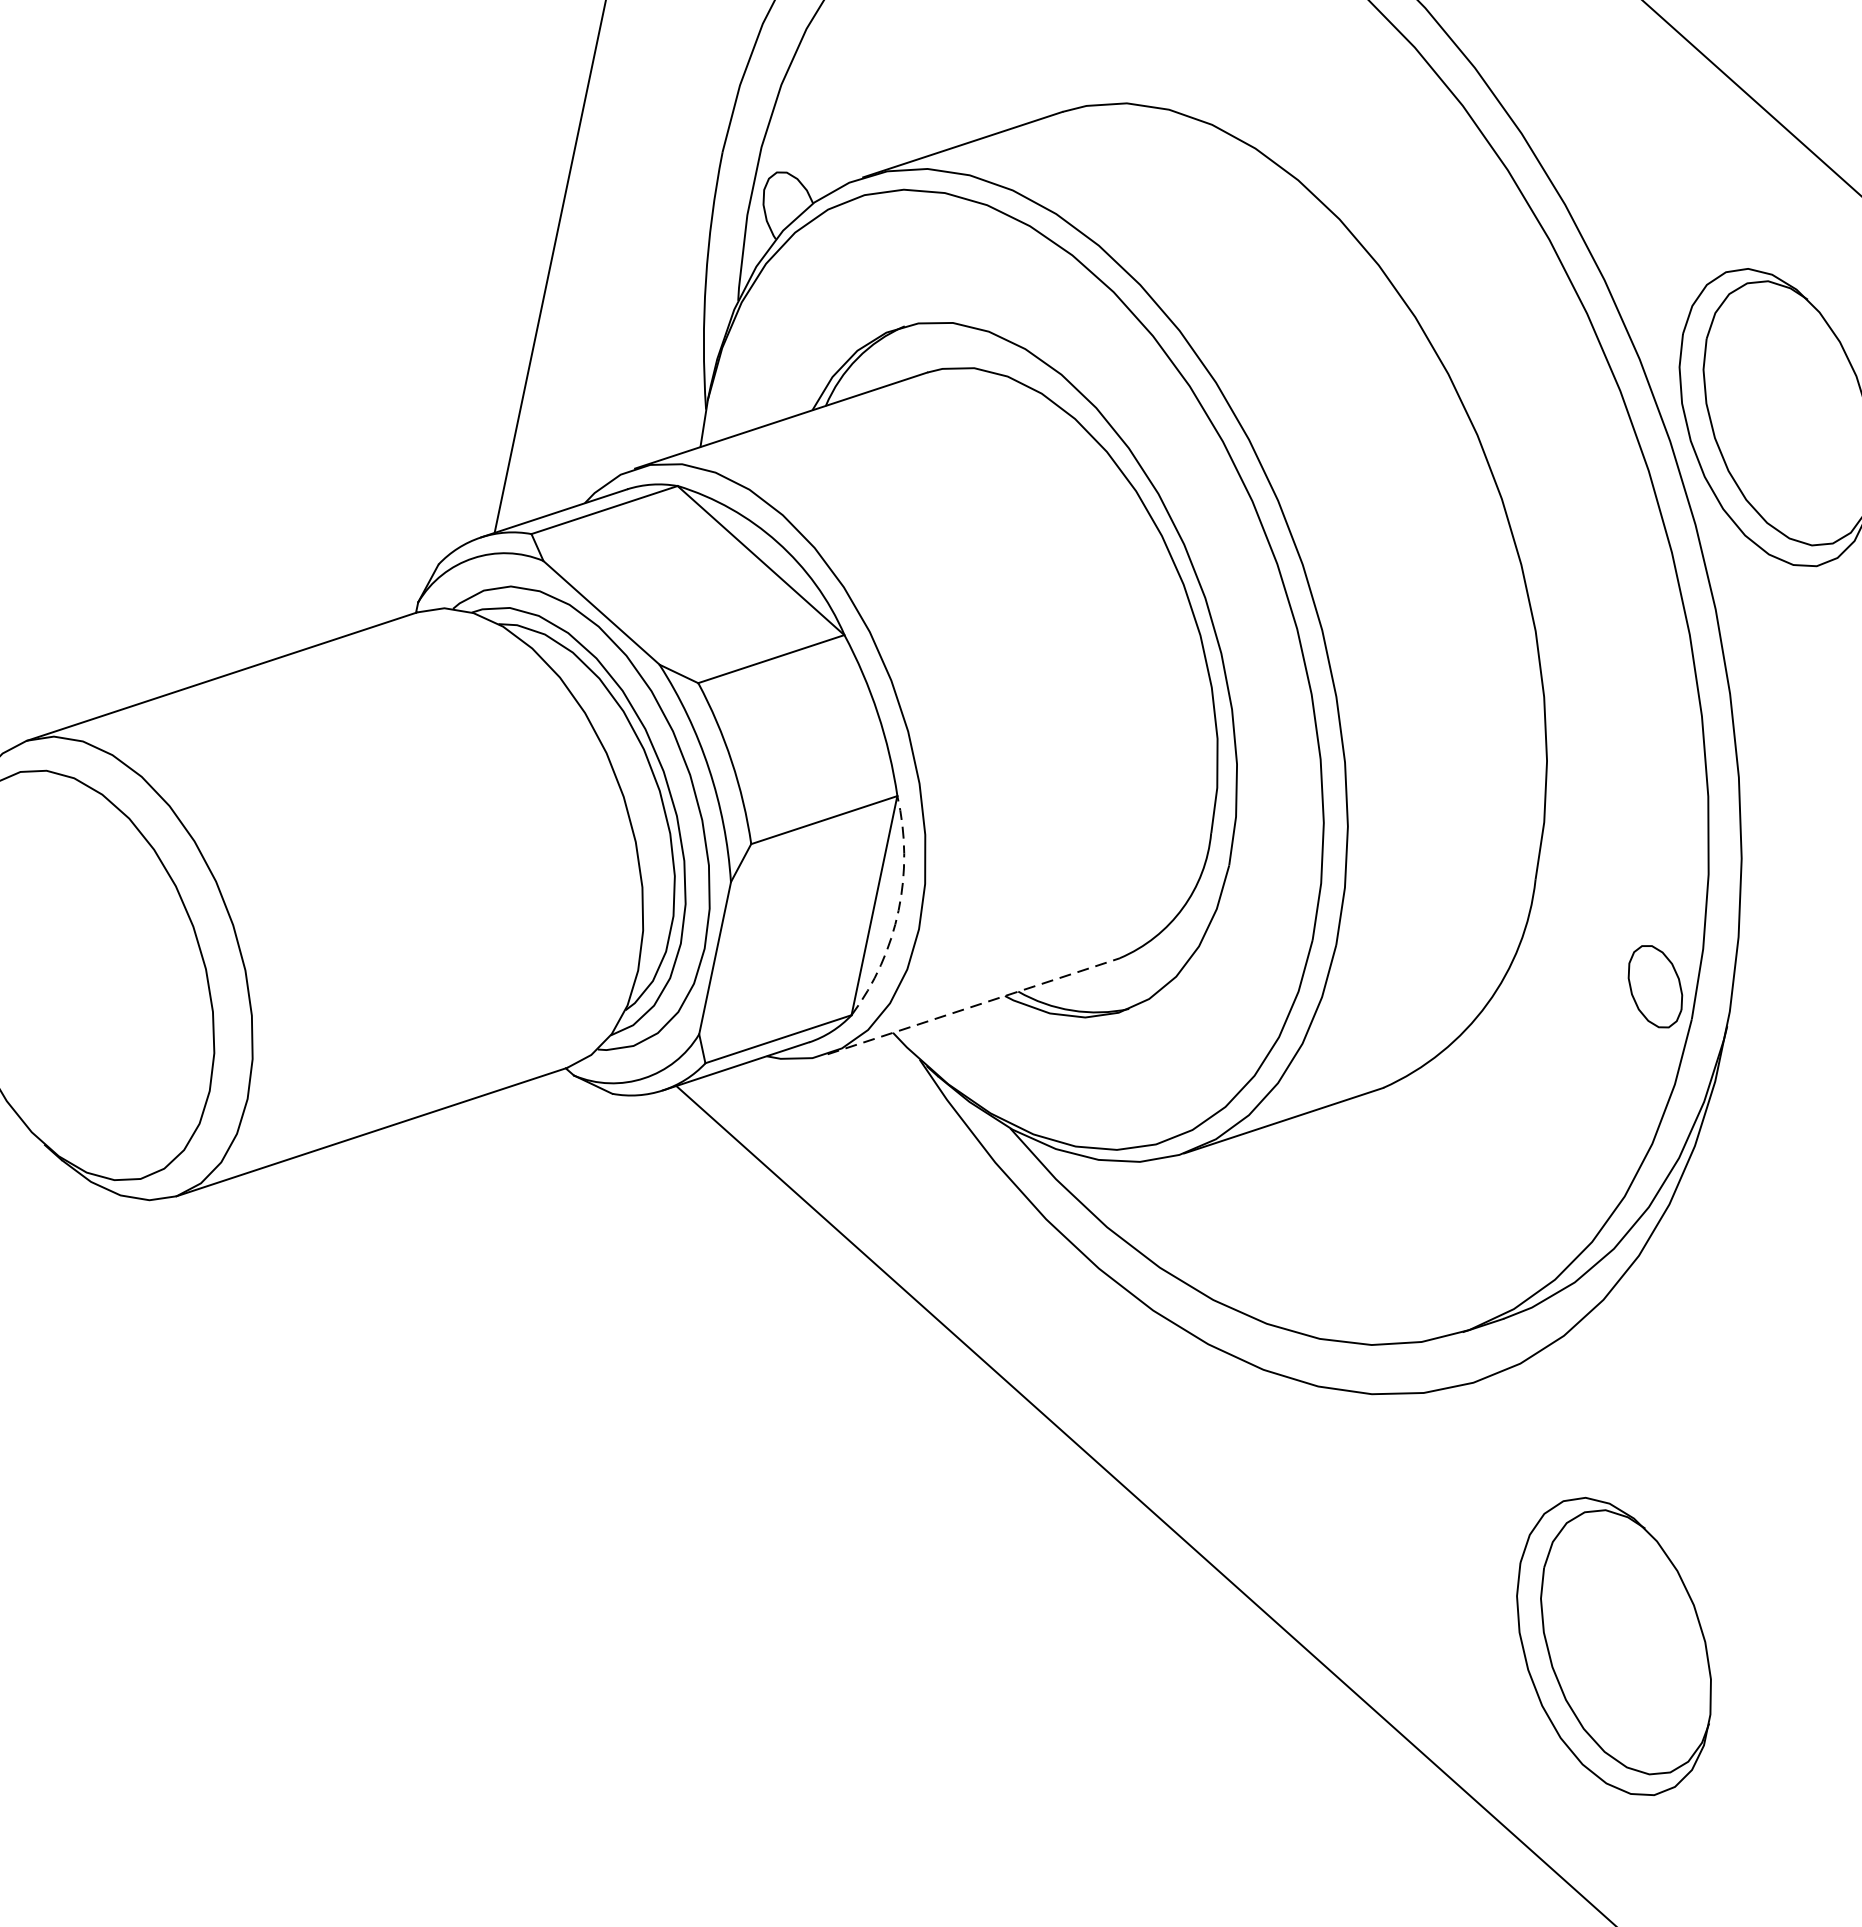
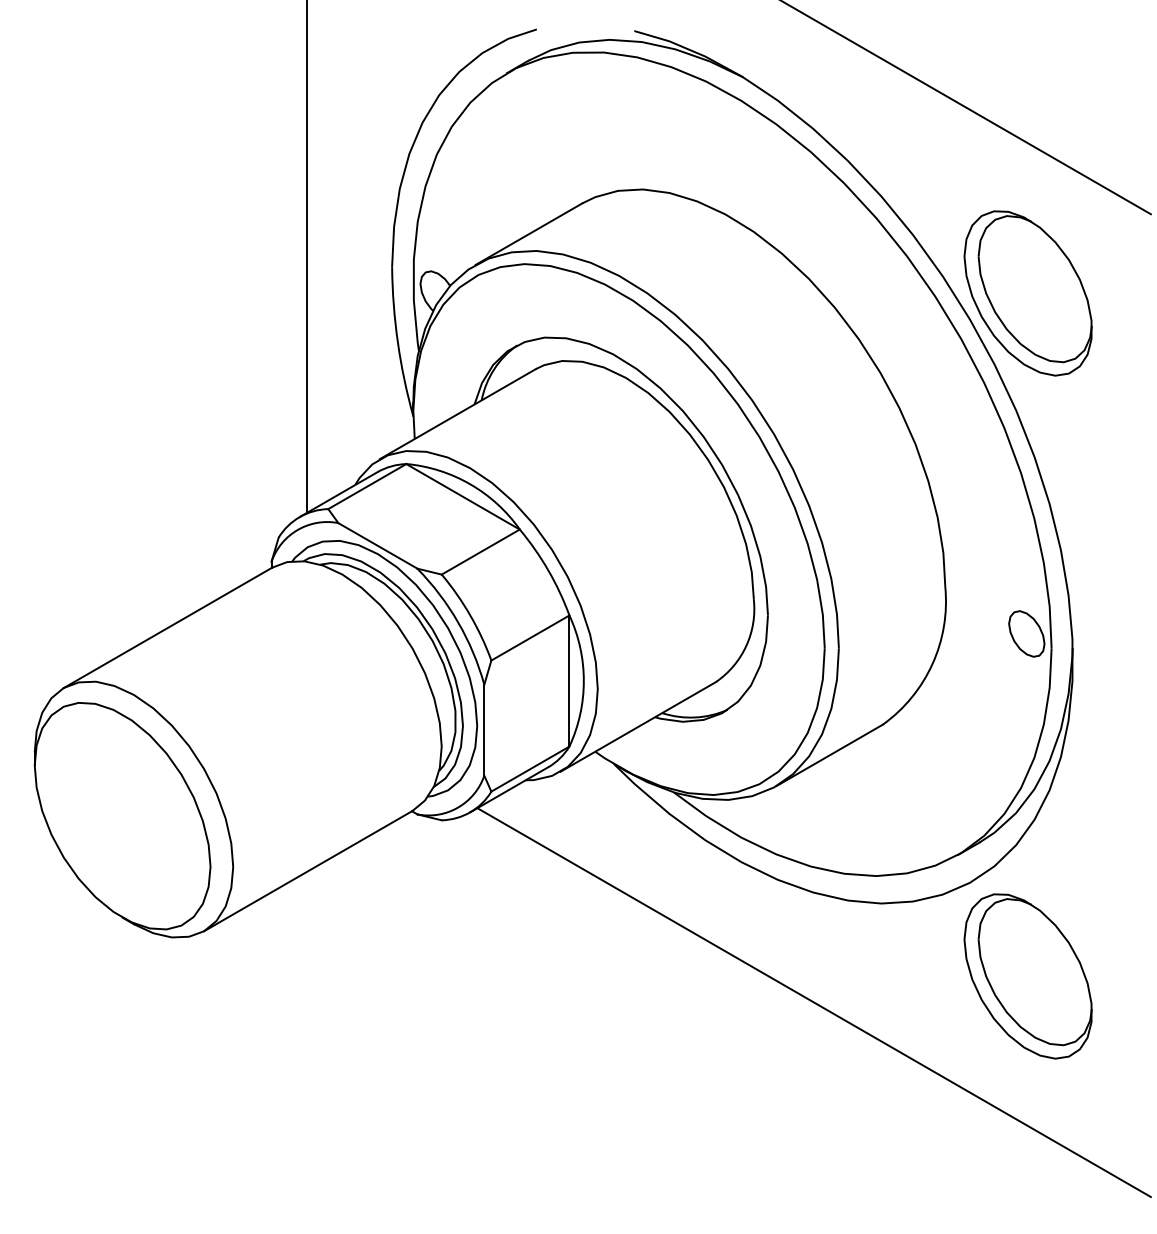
arc: (897, 911) -> (583, 681), dashed -> solid
line: (974, 1005) -> (638, 726), dashed -> solid
part: (1612, 1646) -> (1027, 976), moved

